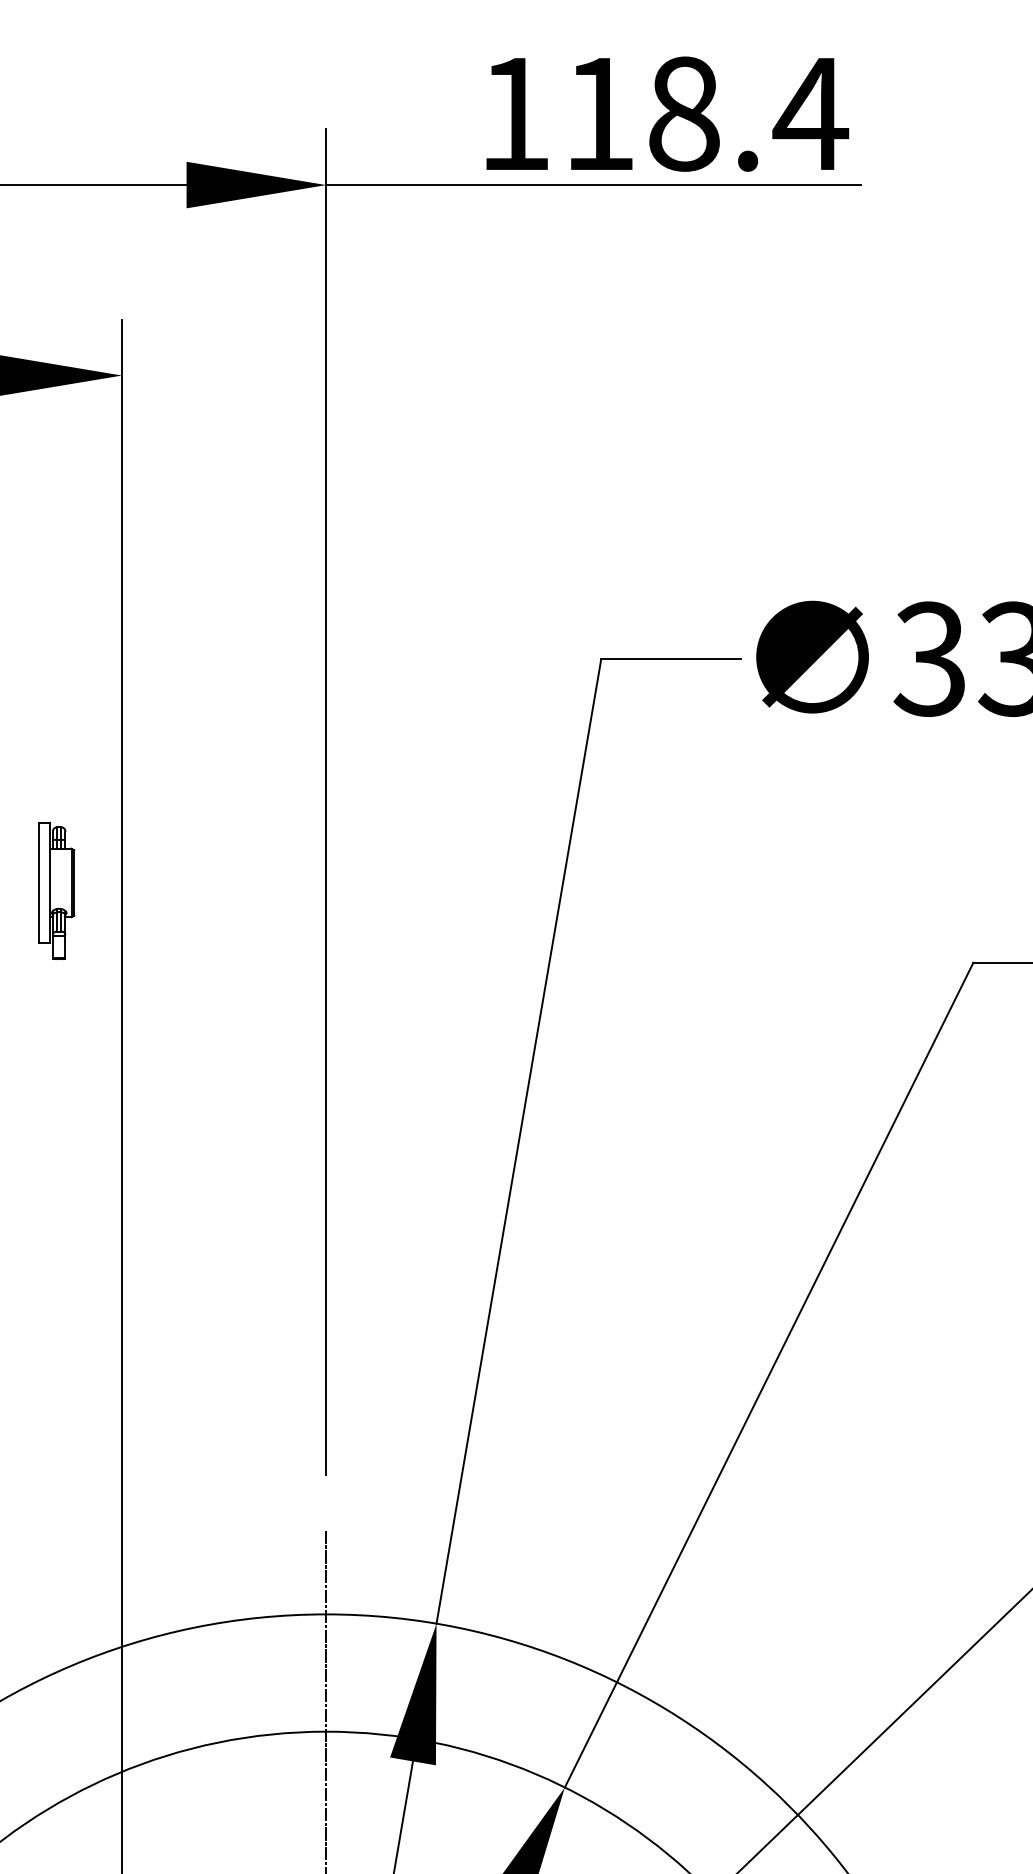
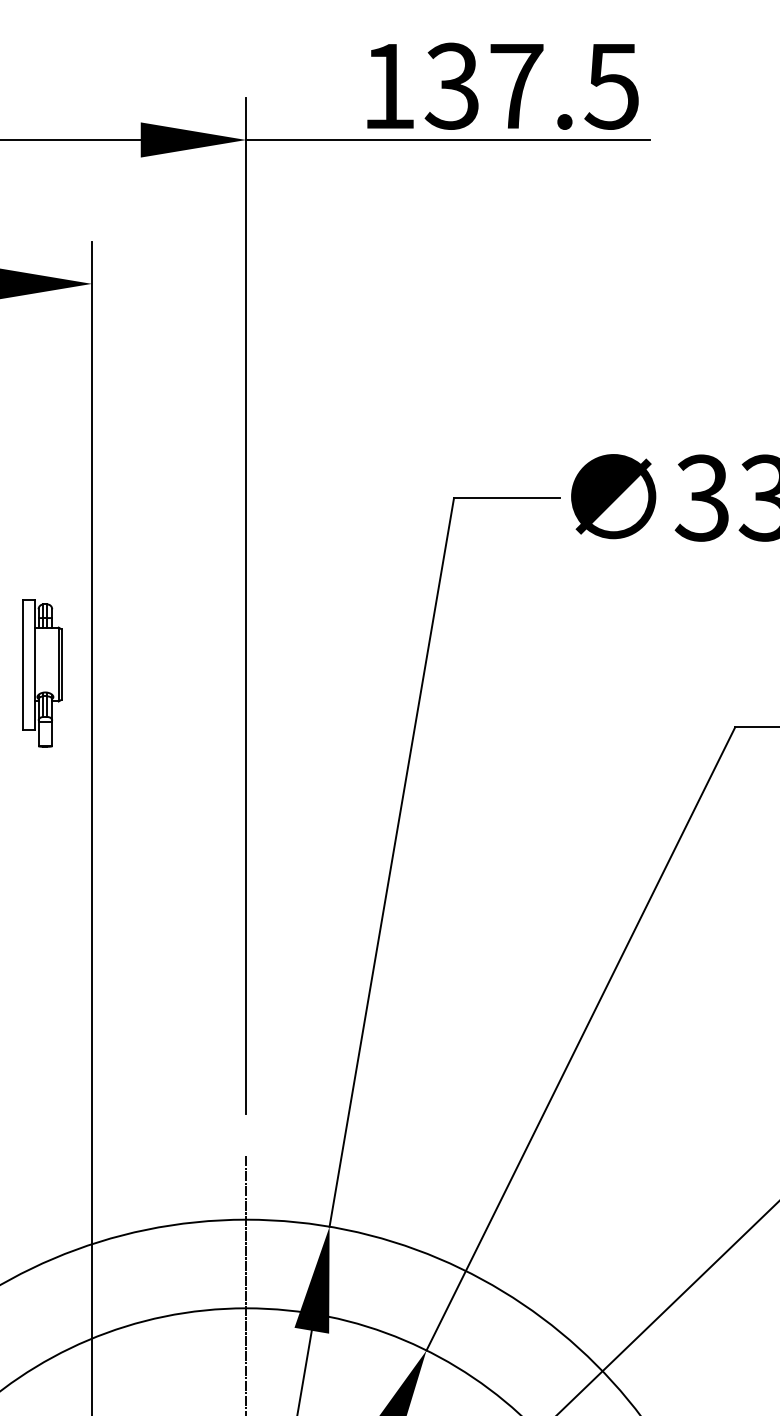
text: (705, 113) -> (532, 85), 118.4 -> 137.5
part: (56, 890) -> (42, 672), size x1.43

